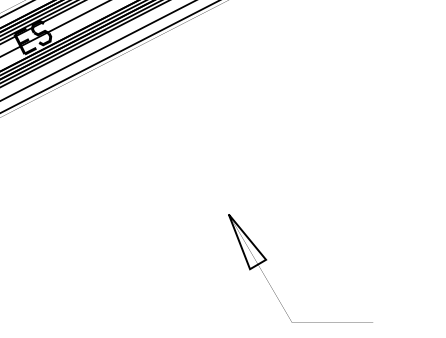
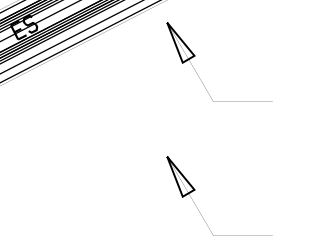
part: (267, 77) -> (195, 56), added

